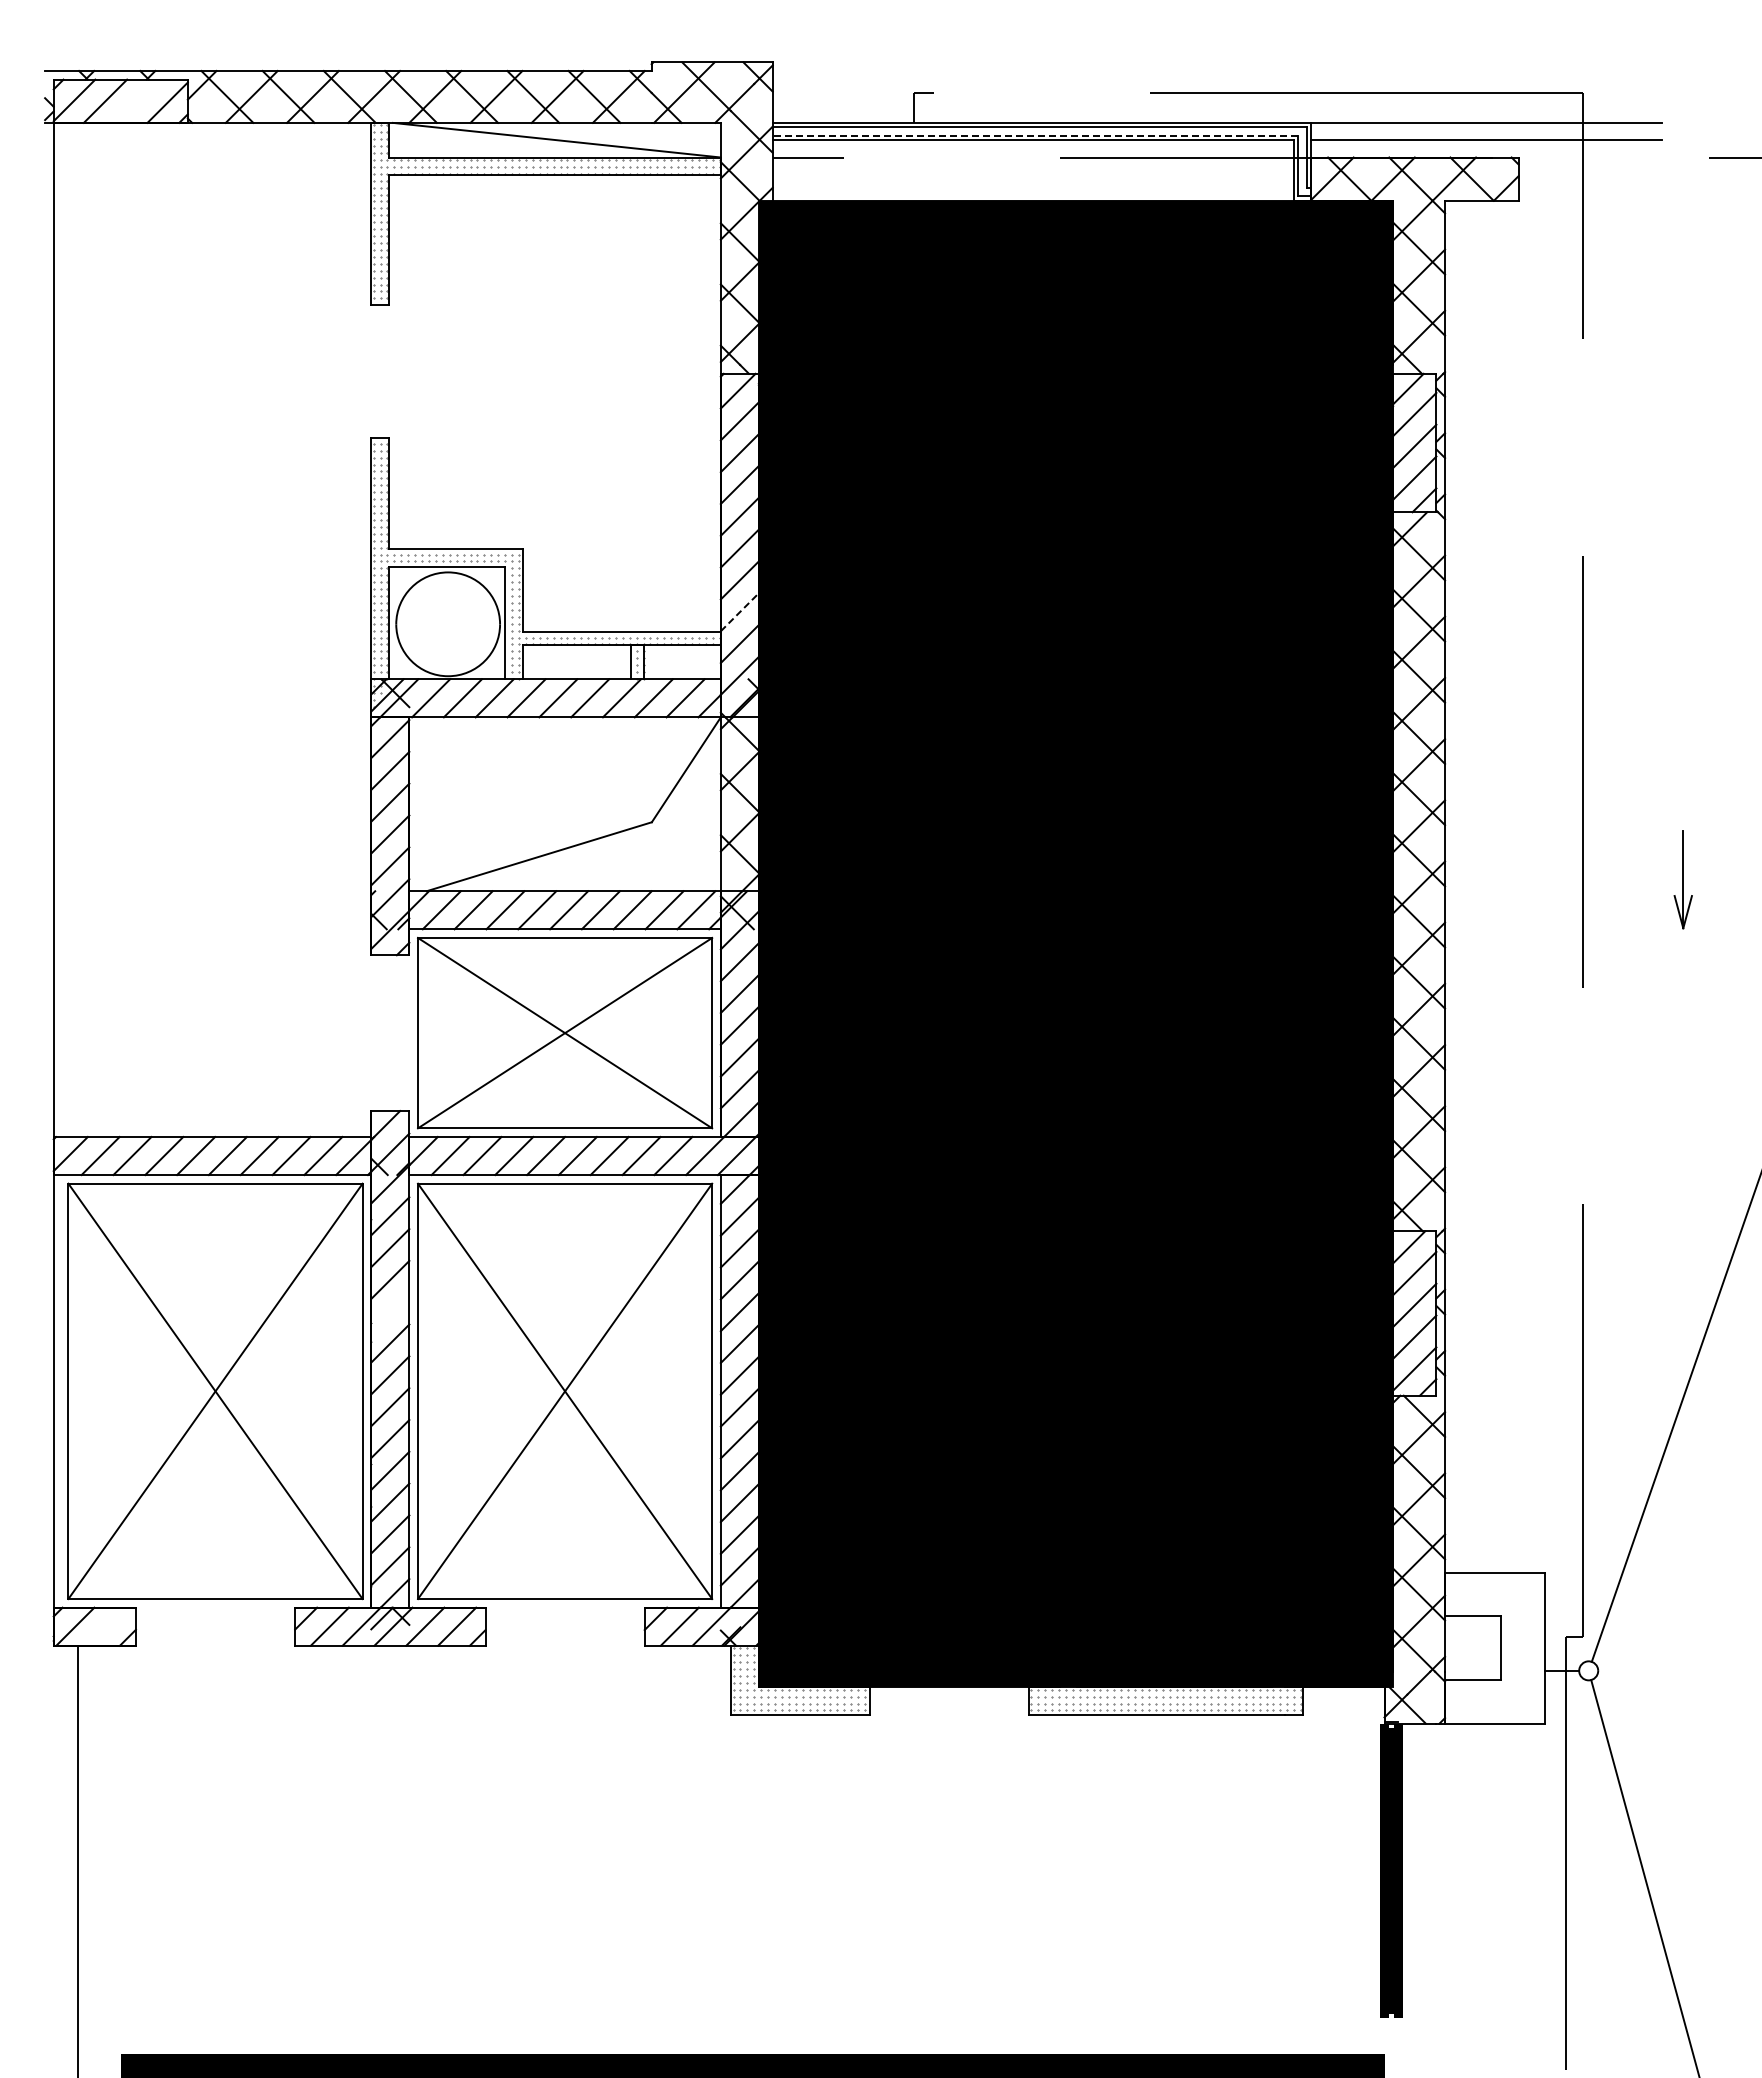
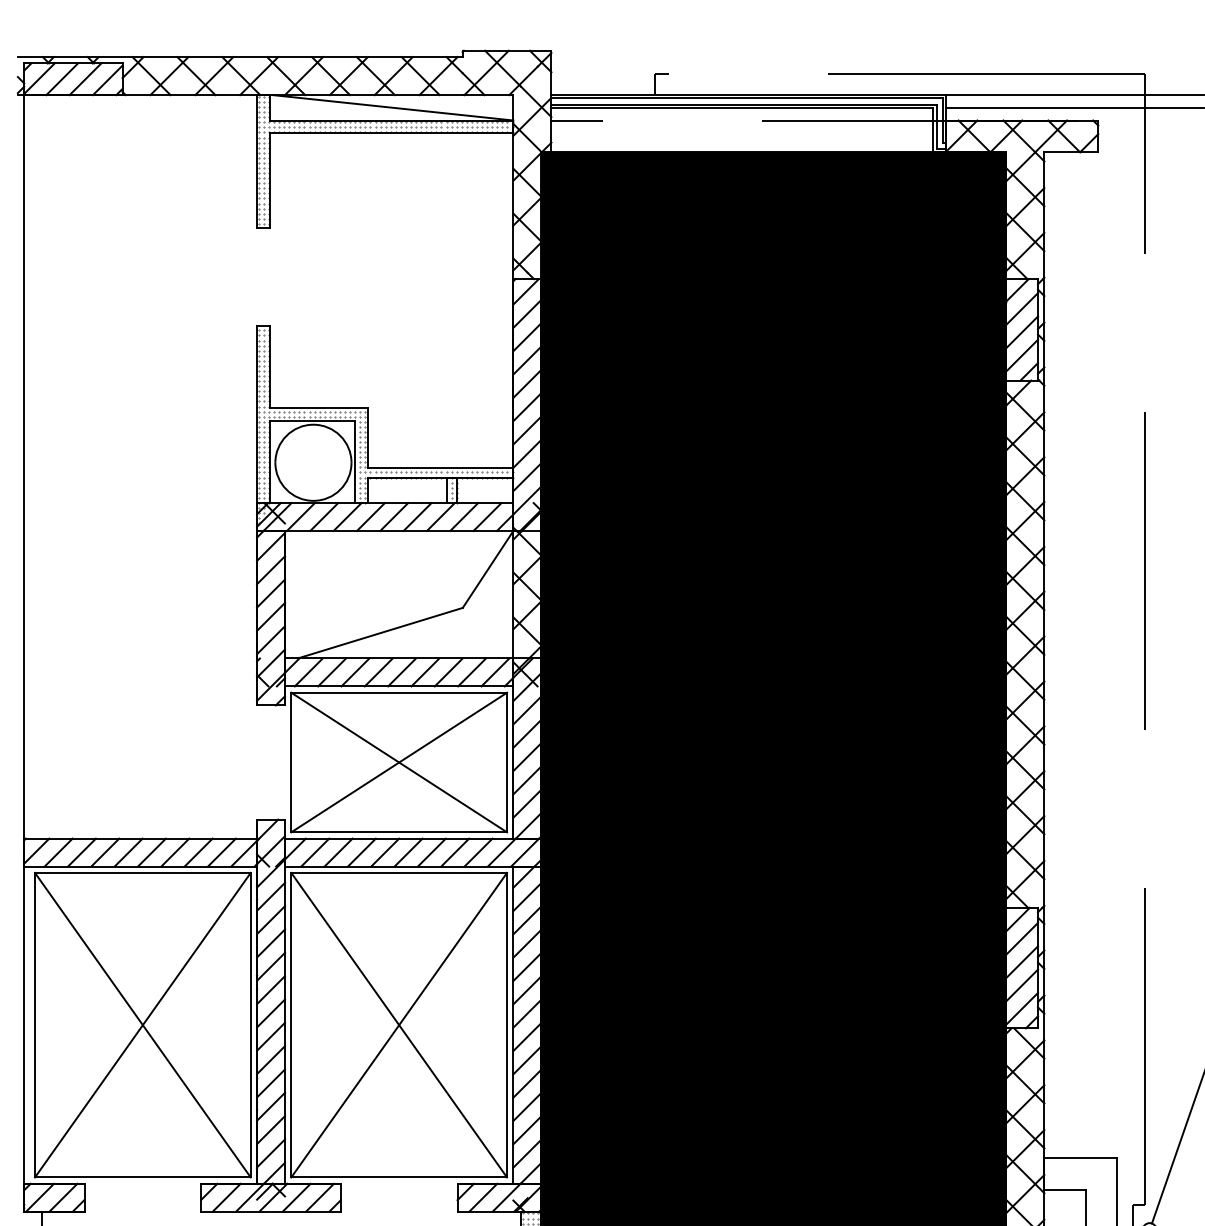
line: (136, 100) -> (84, 78), added
line: (1035, 135) -> (744, 104), dashed -> solid
line: (739, 612) -> (527, 454), dashed -> solid
line: (390, 1311) -> (271, 966), added
line: (107, 1626) -> (63, 1197), added

